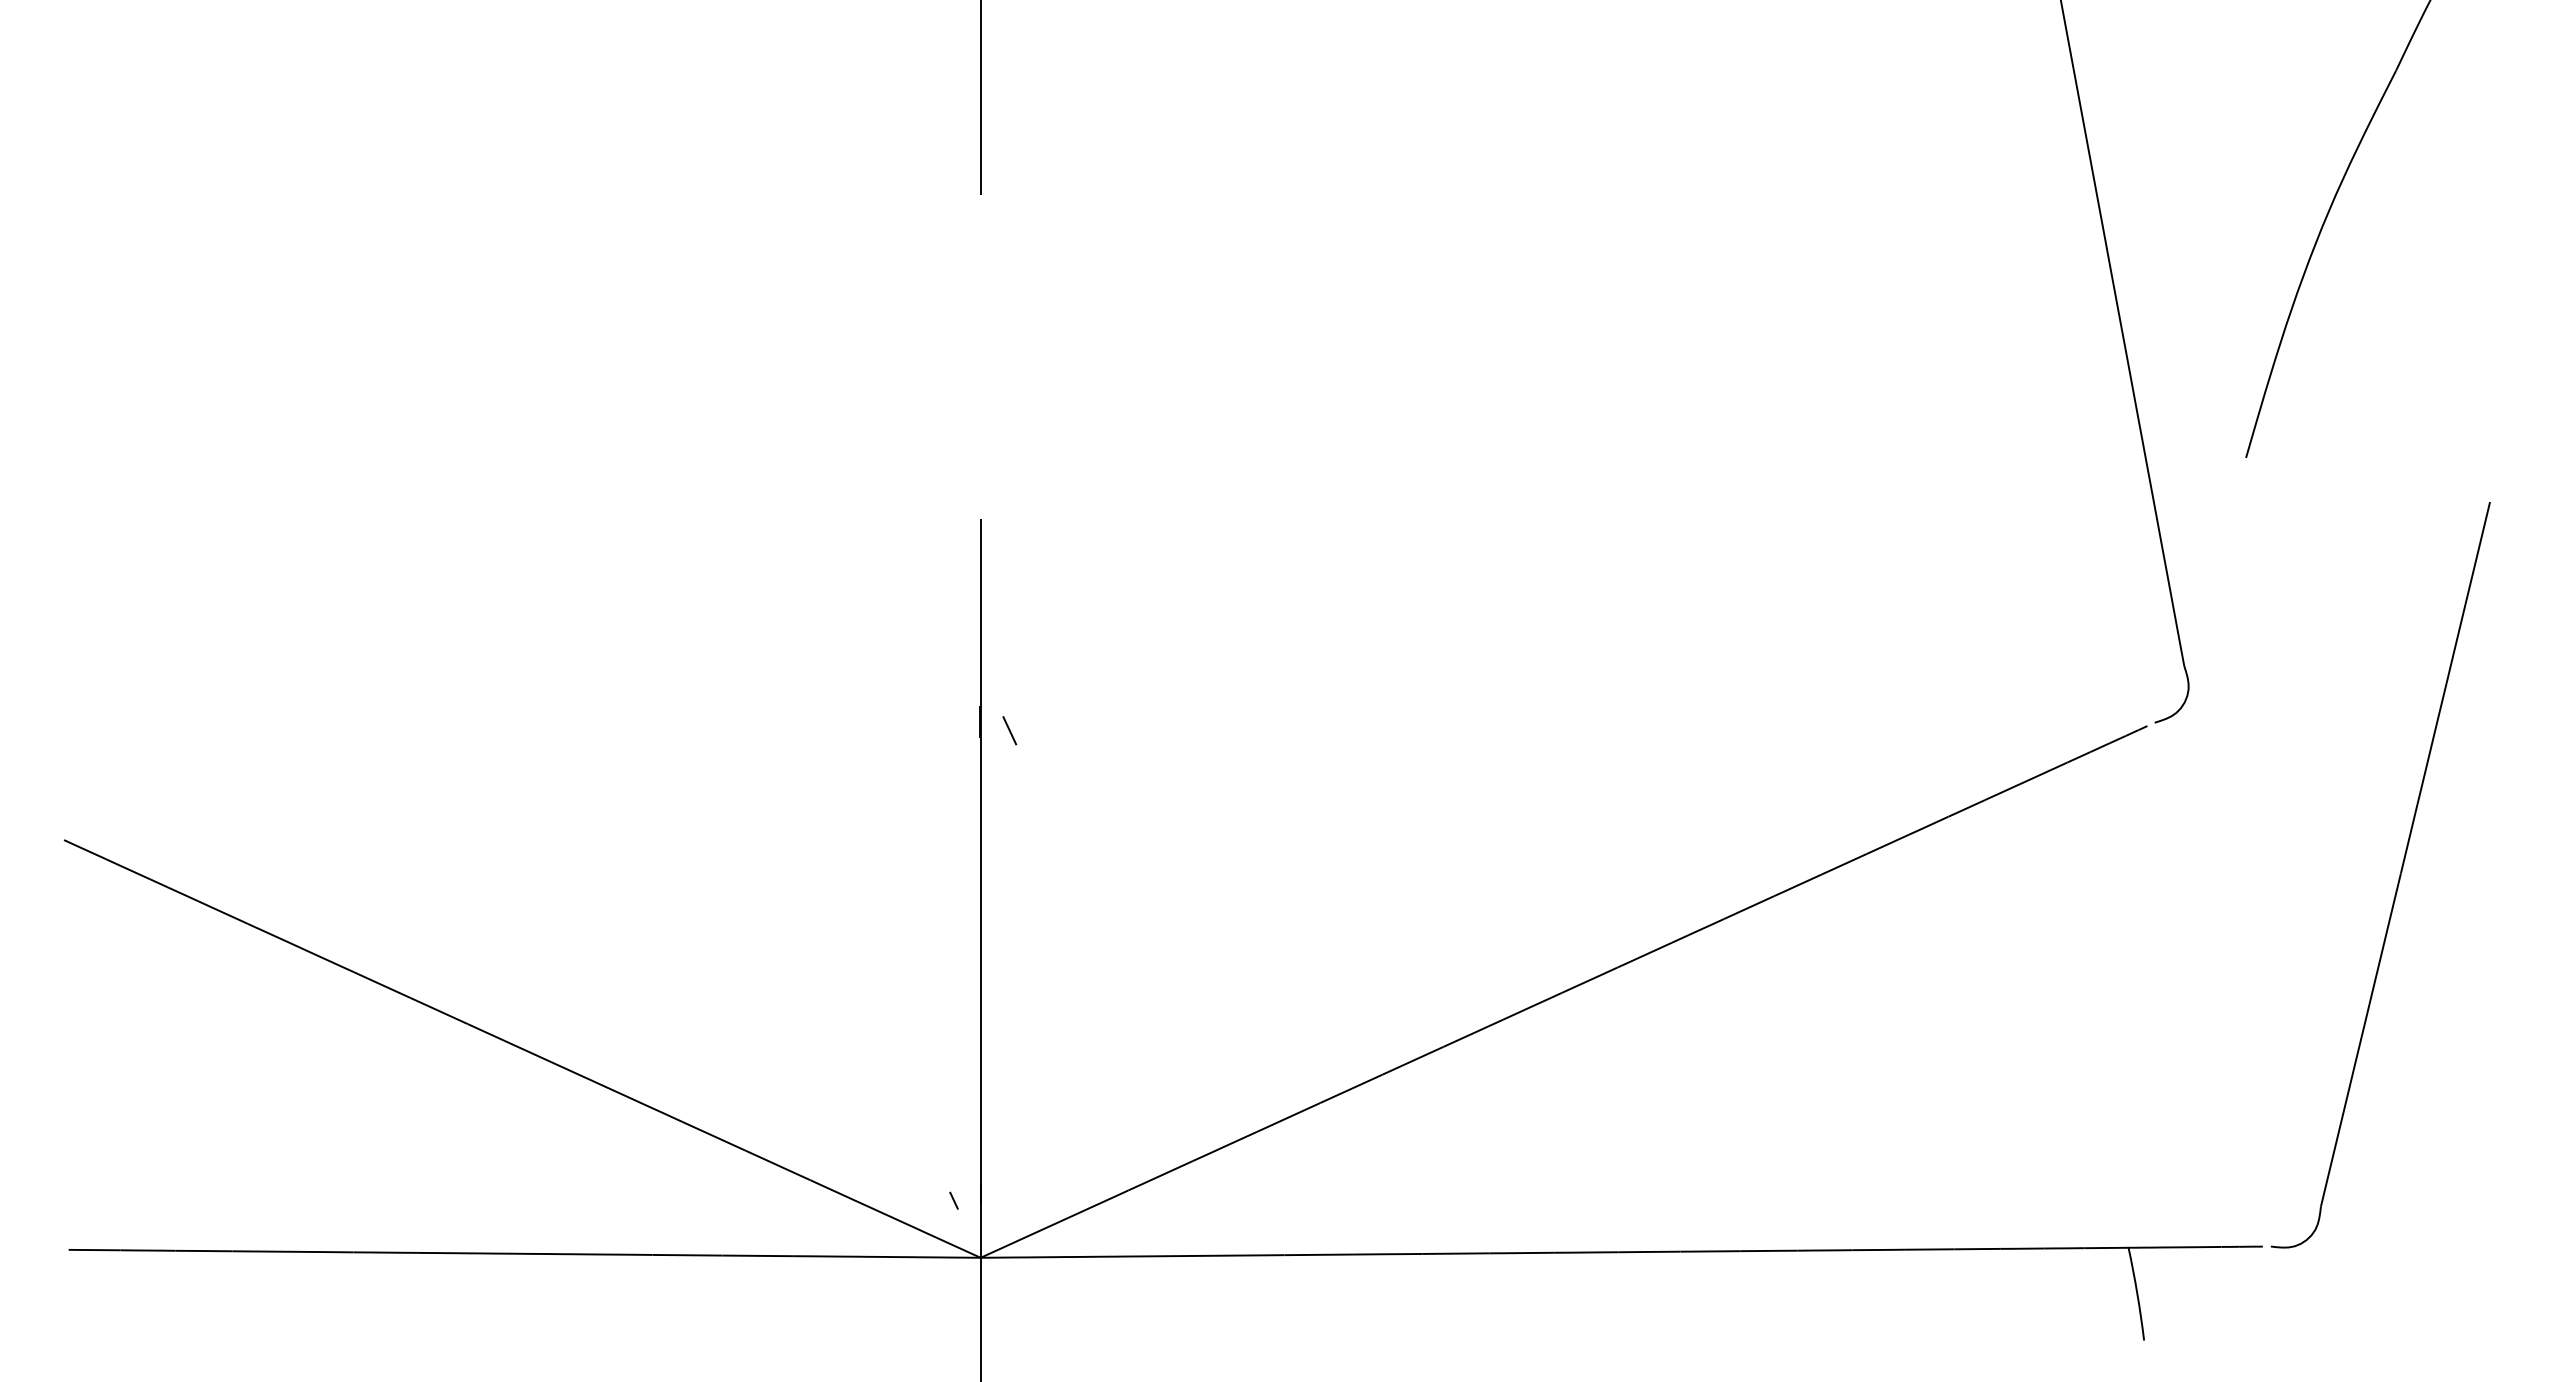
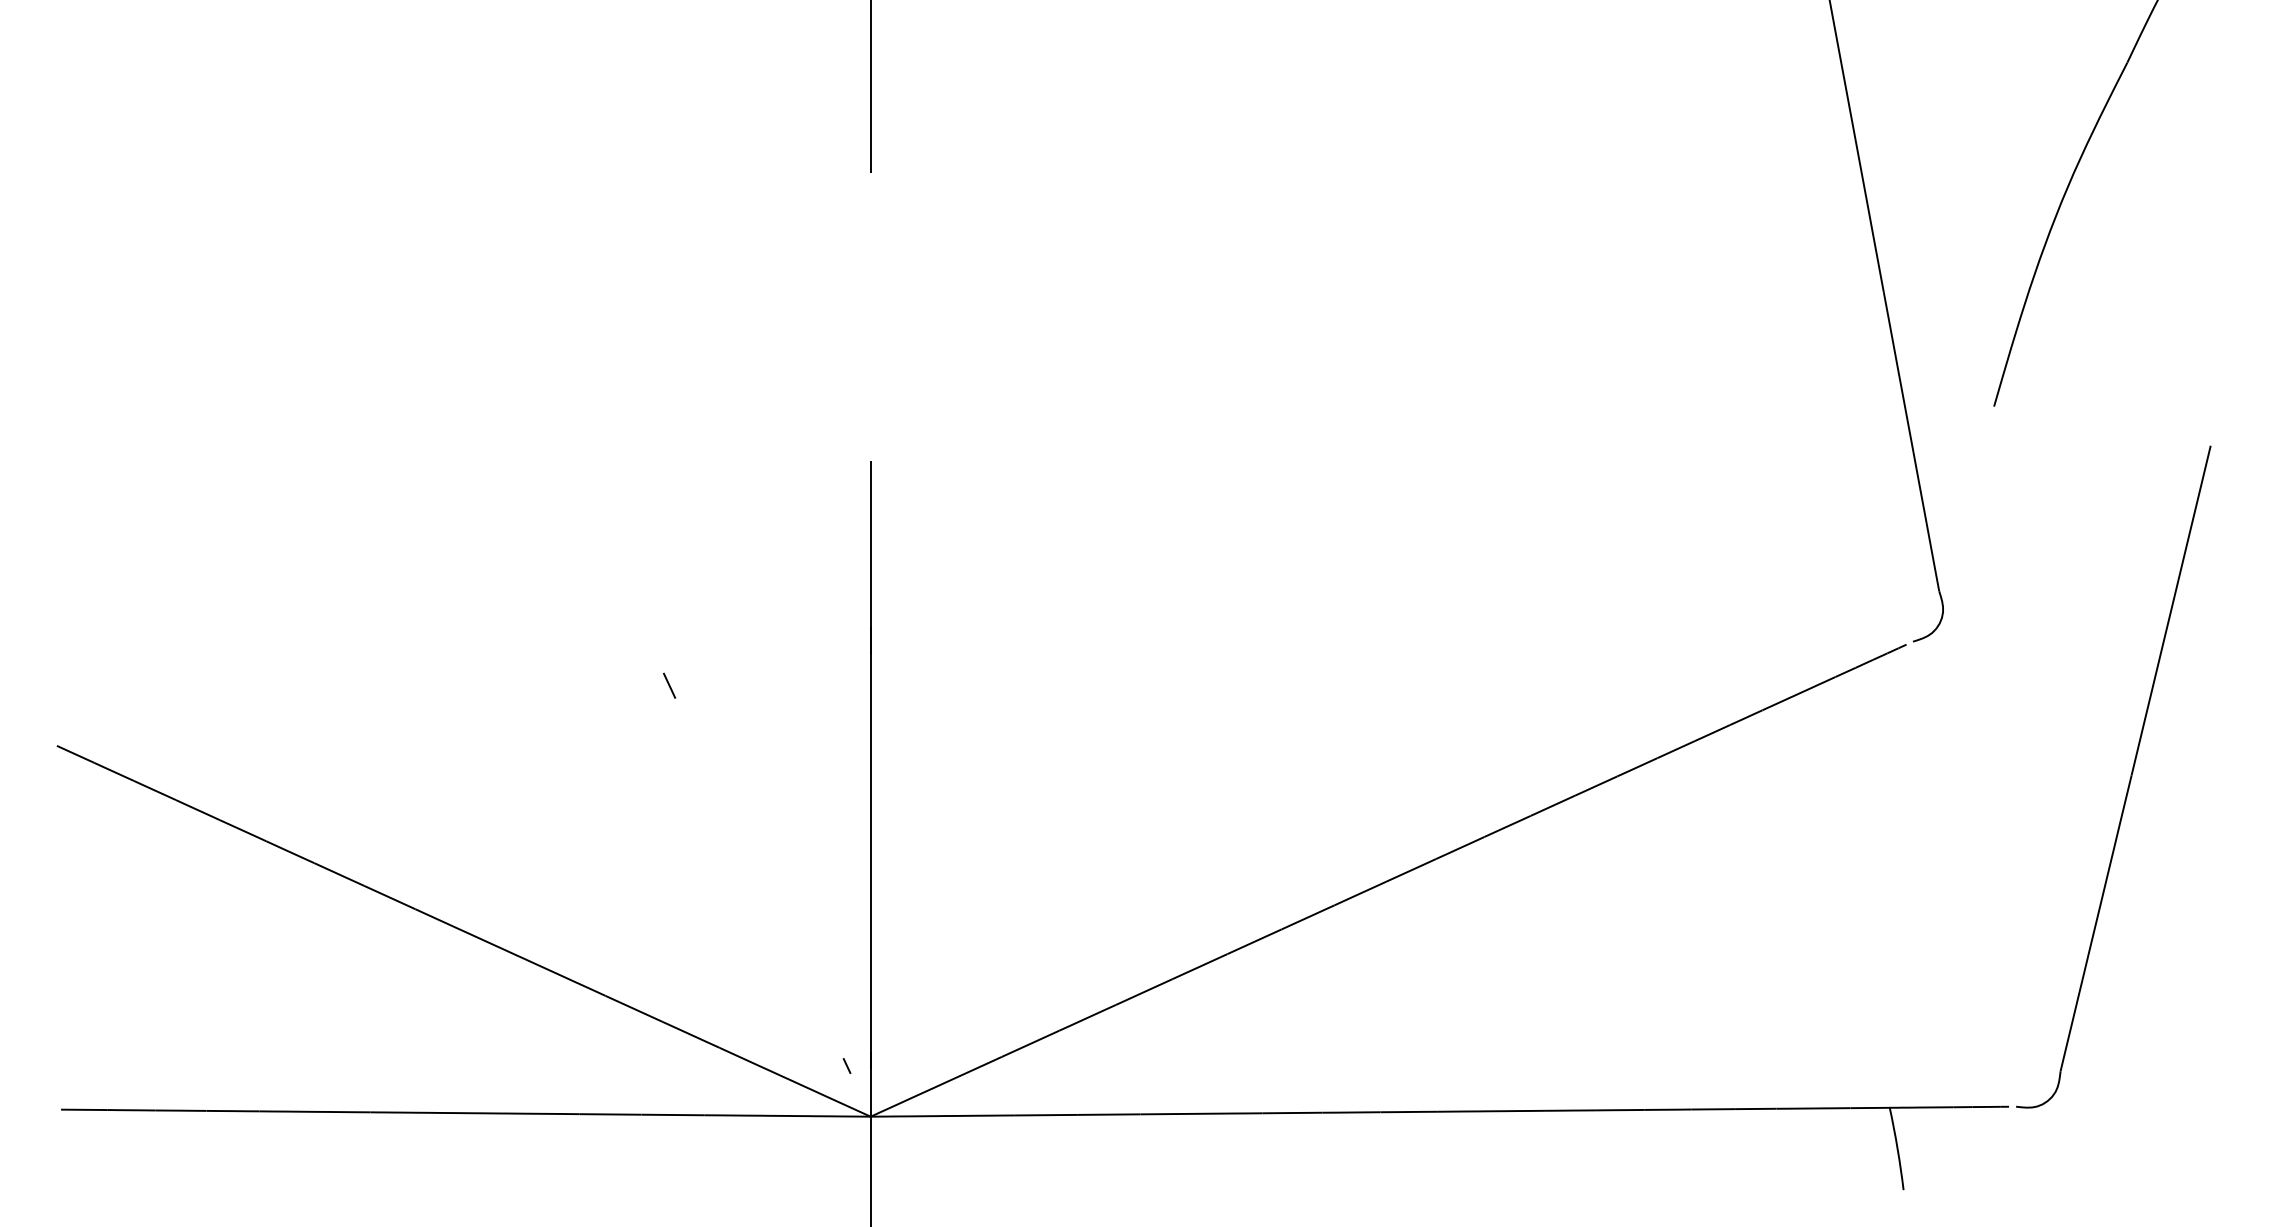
line: (1009, 730) -> (669, 685), moved

